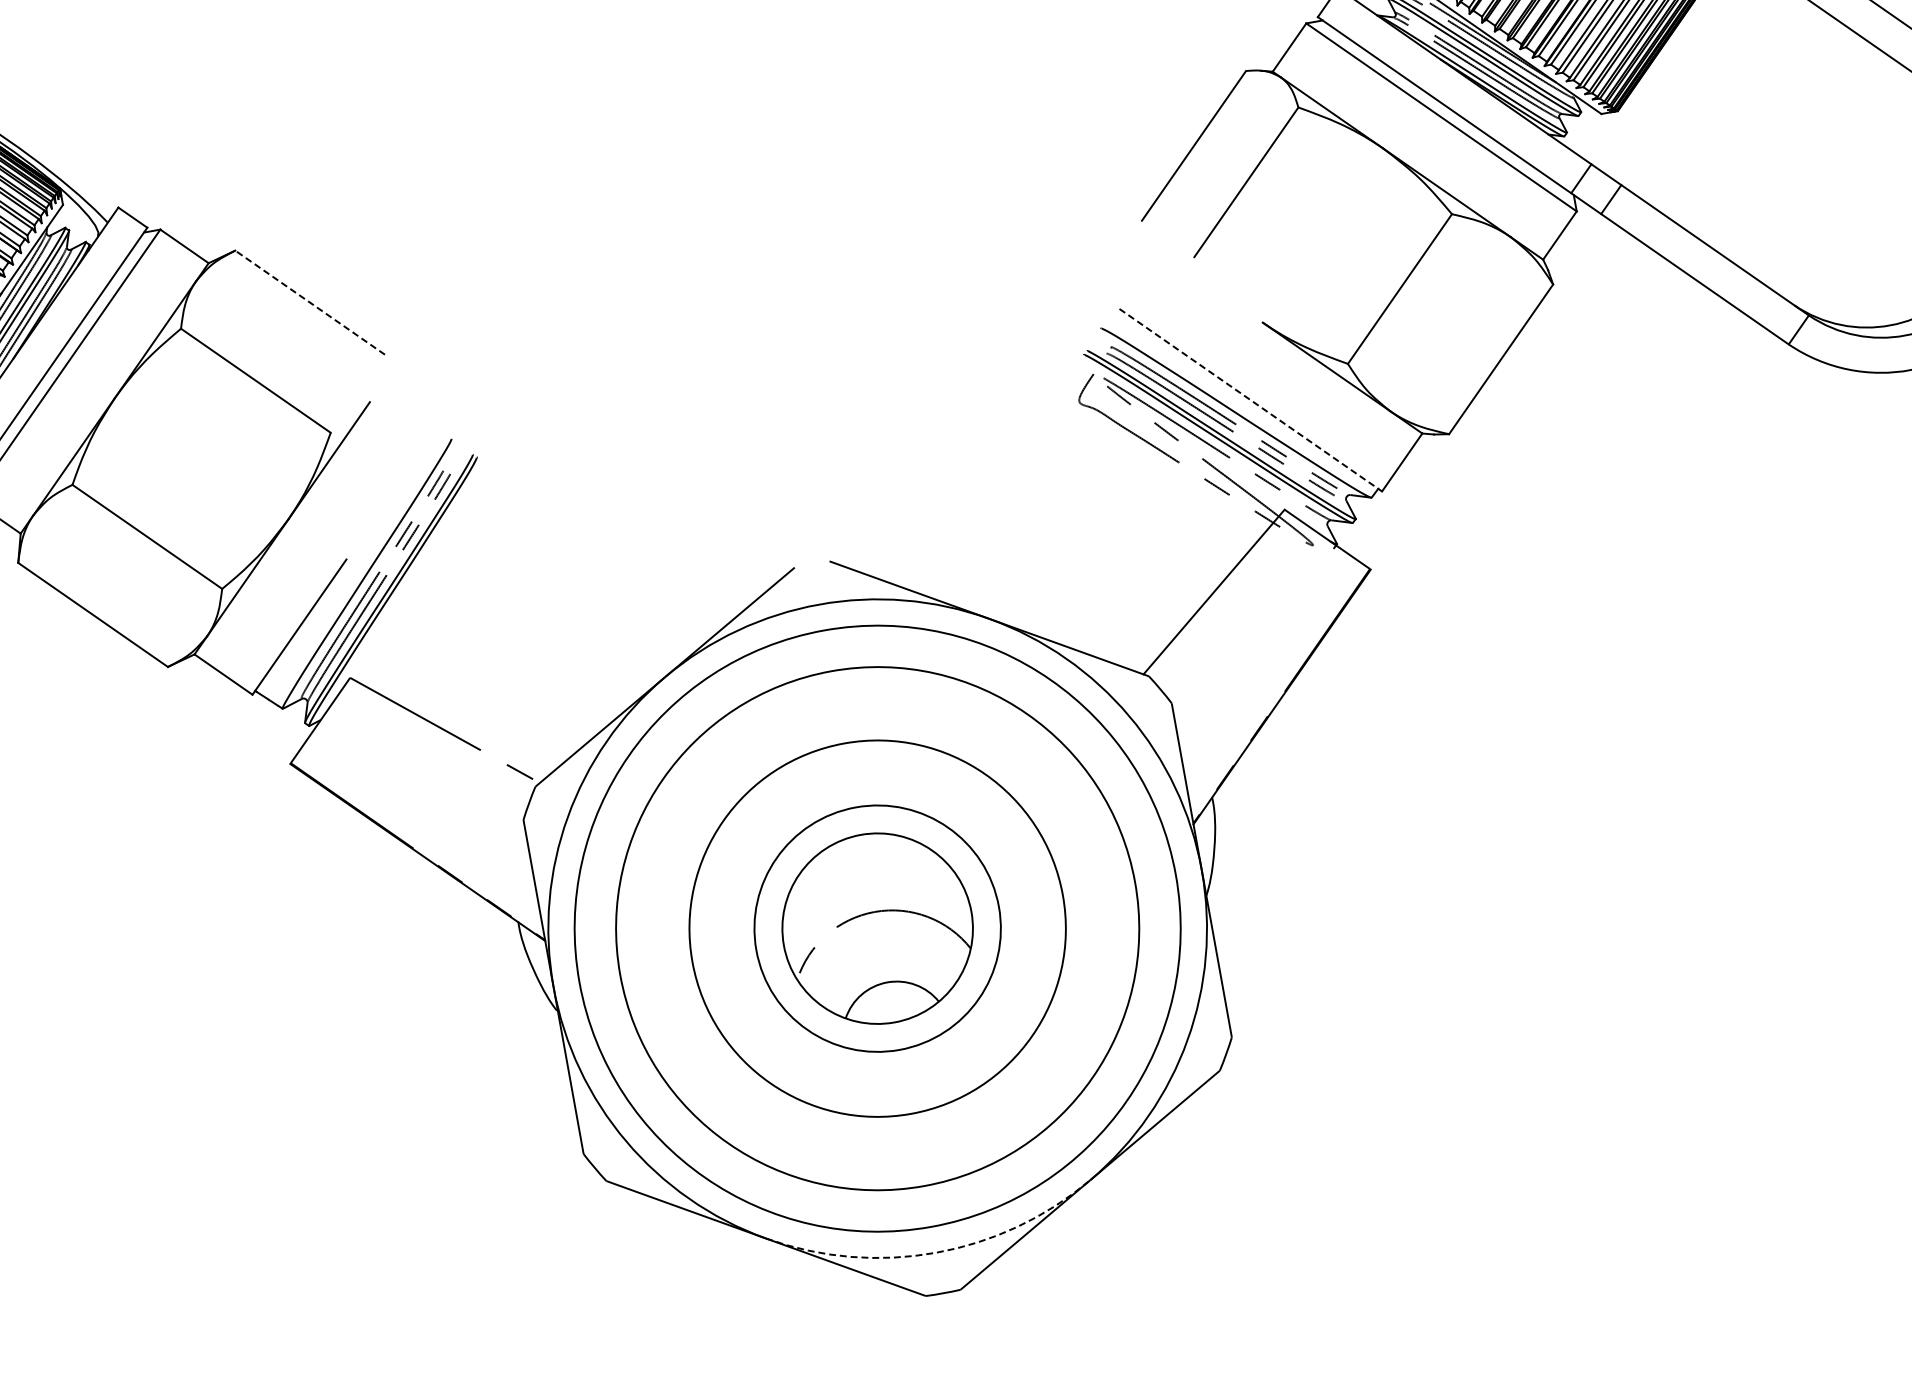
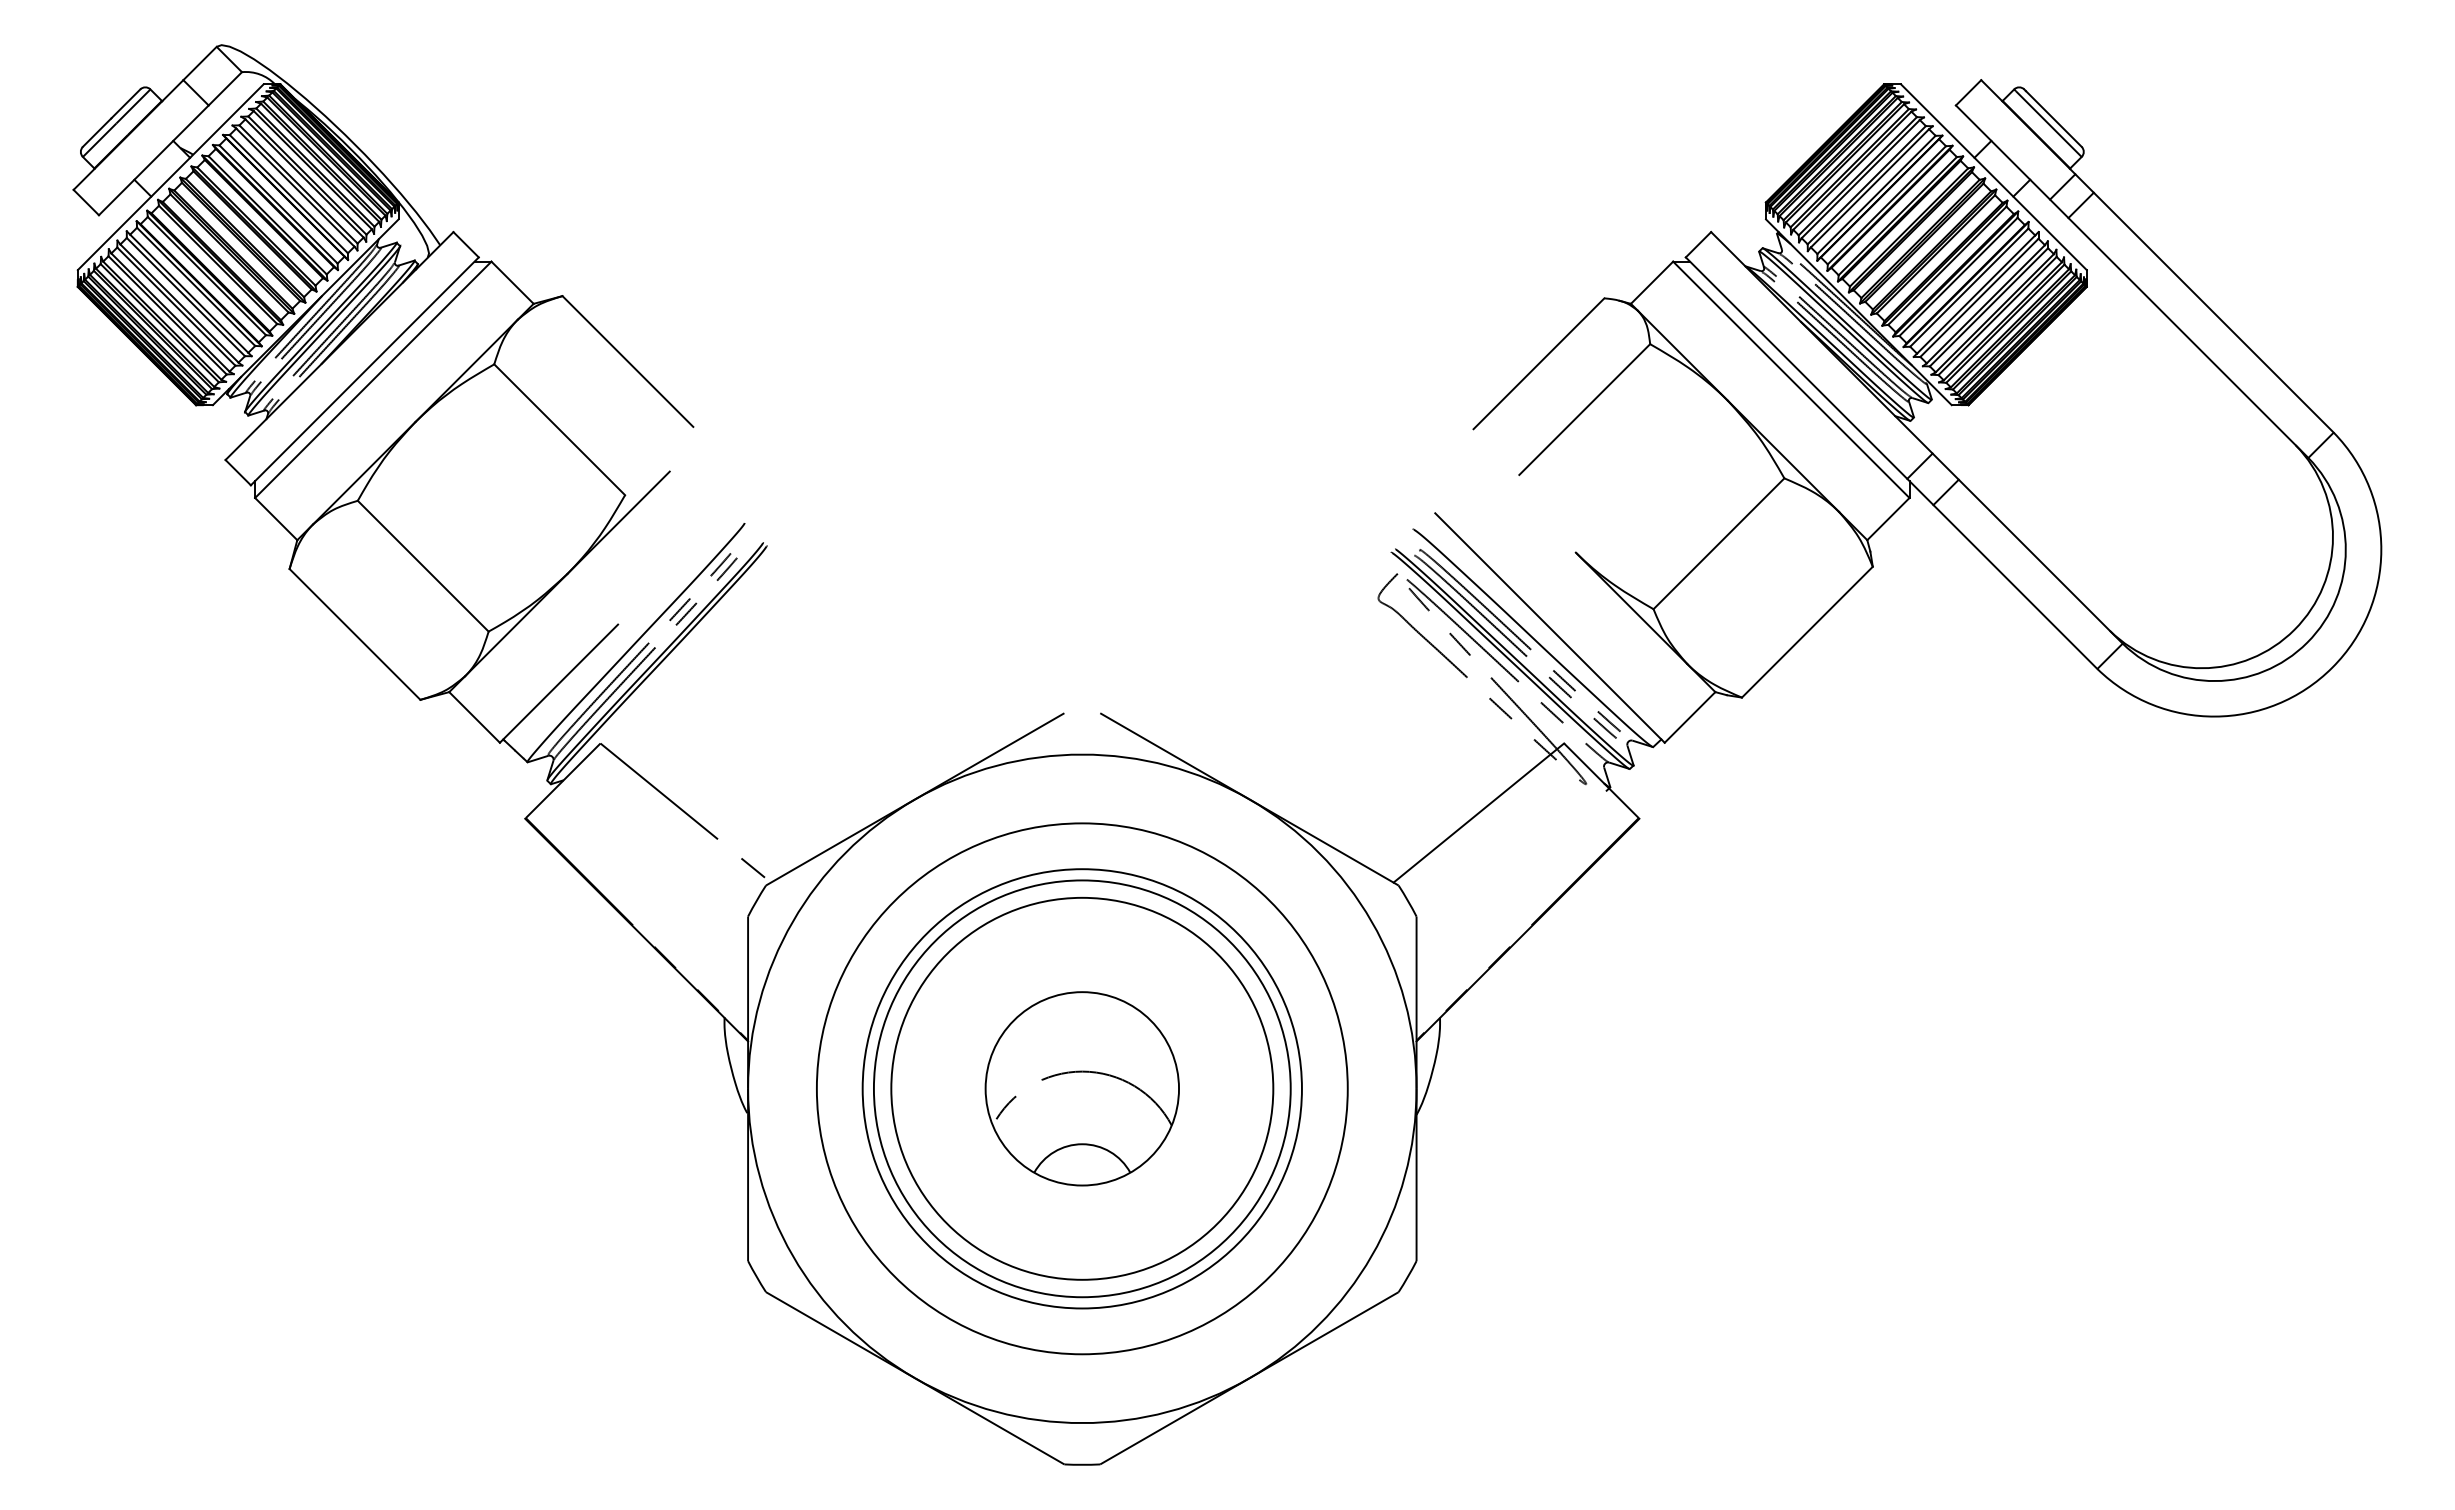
line: (309, 302) -> (627, 361), dashed -> solid
line: (1251, 400) -> (1550, 628), dashed -> solid
circle: (876, 928) -> (1081, 1088), size x0.71
circle: (876, 928) -> (1081, 1088), size x1.67
arc: (936, 1253) -> (1082, 1423), dashed -> solid

